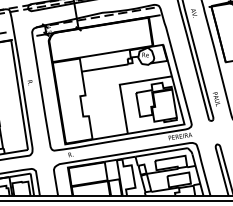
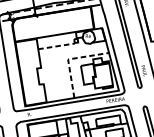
line: (105, 68) -> (56, 46), solid -> dashed
line: (120, 84) -> (68, 59), solid -> dashed

